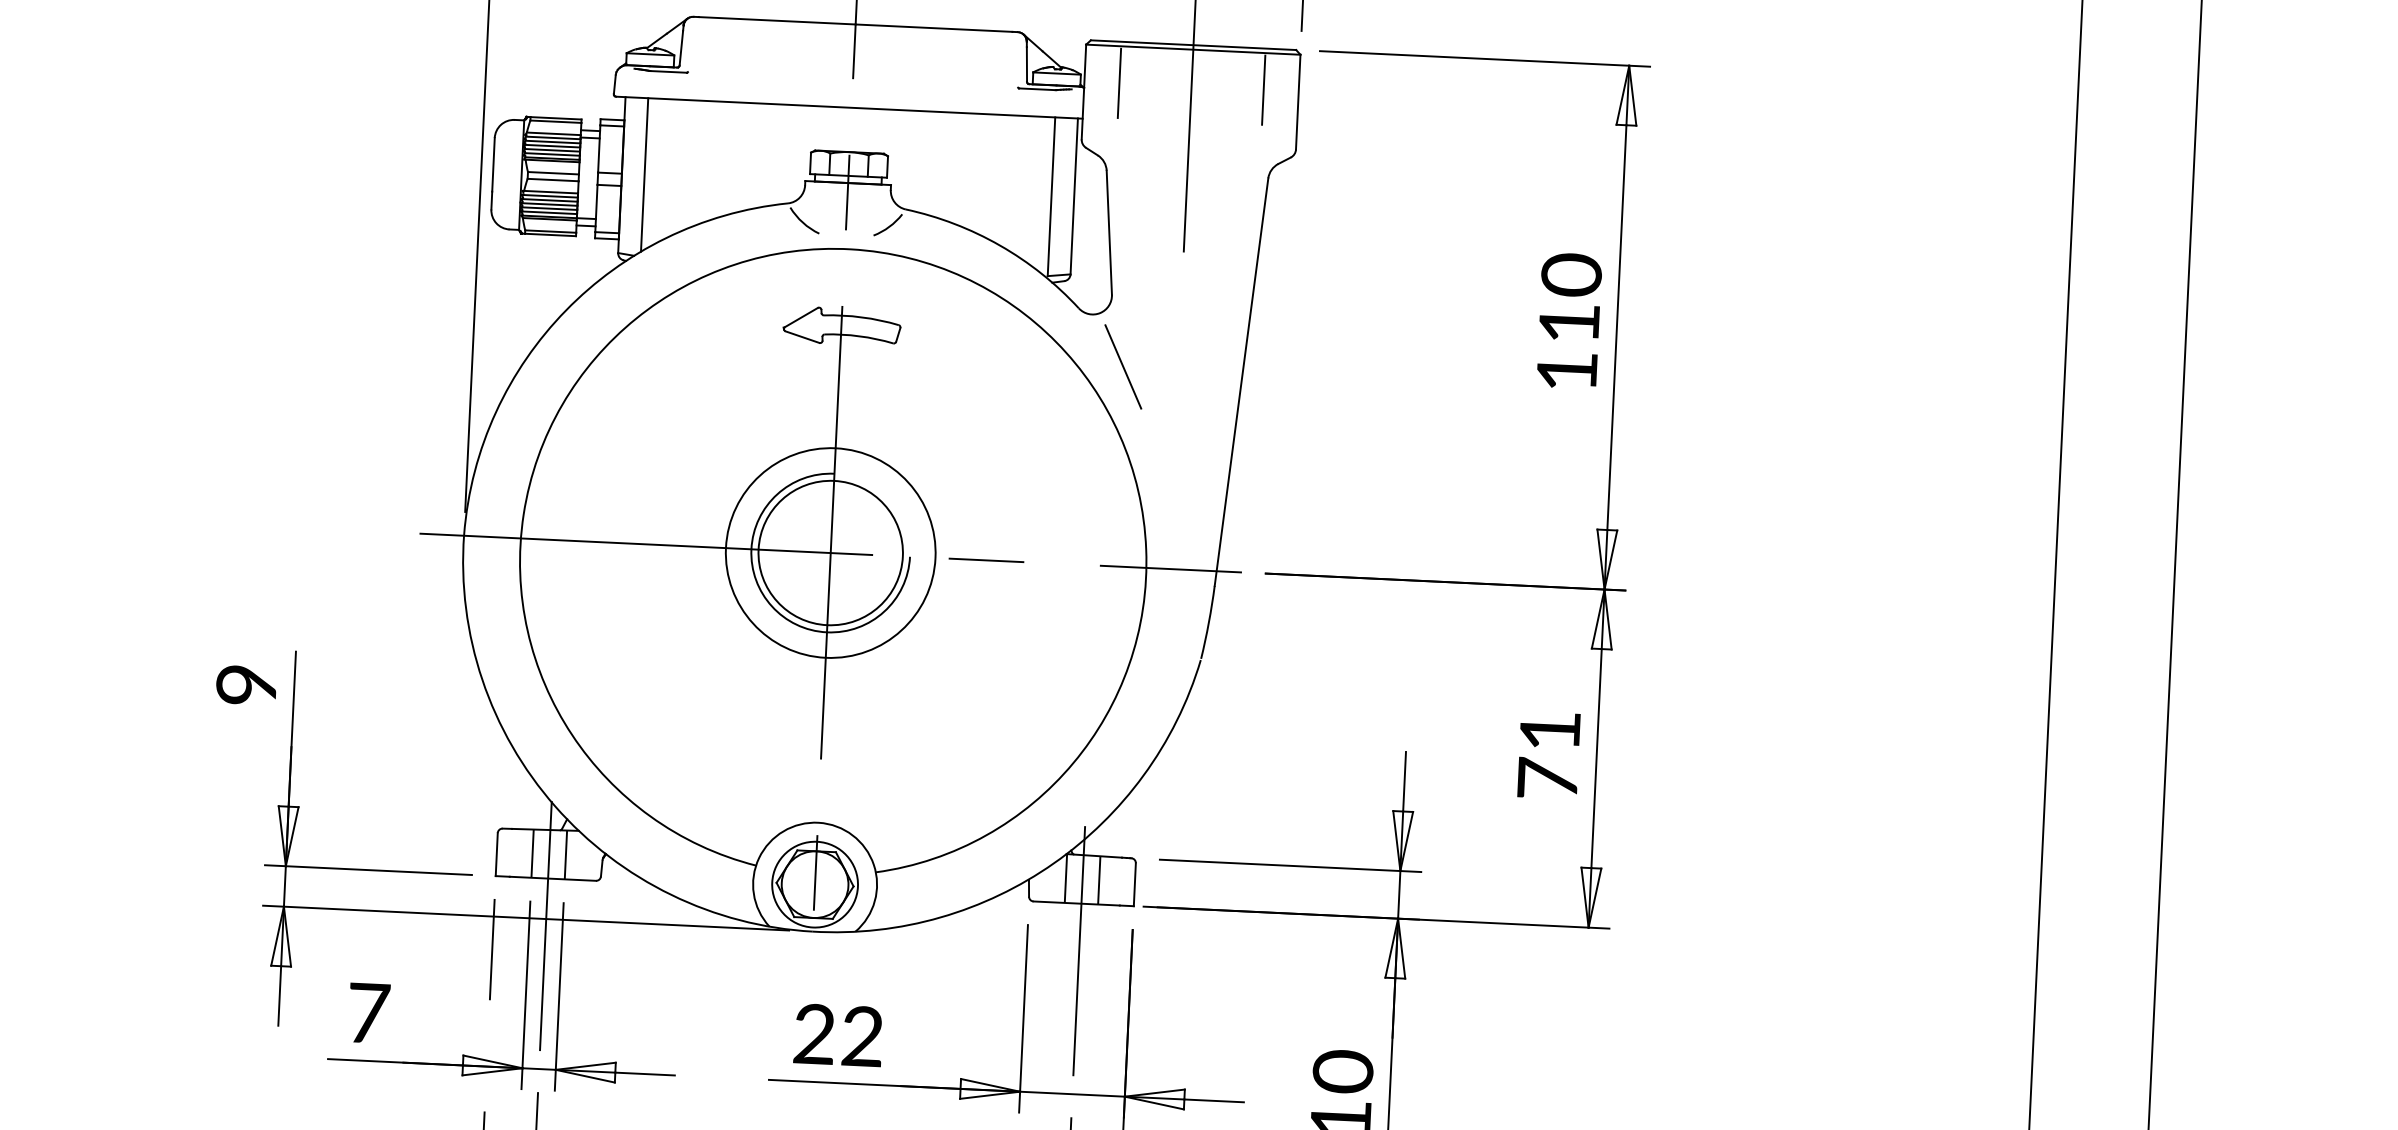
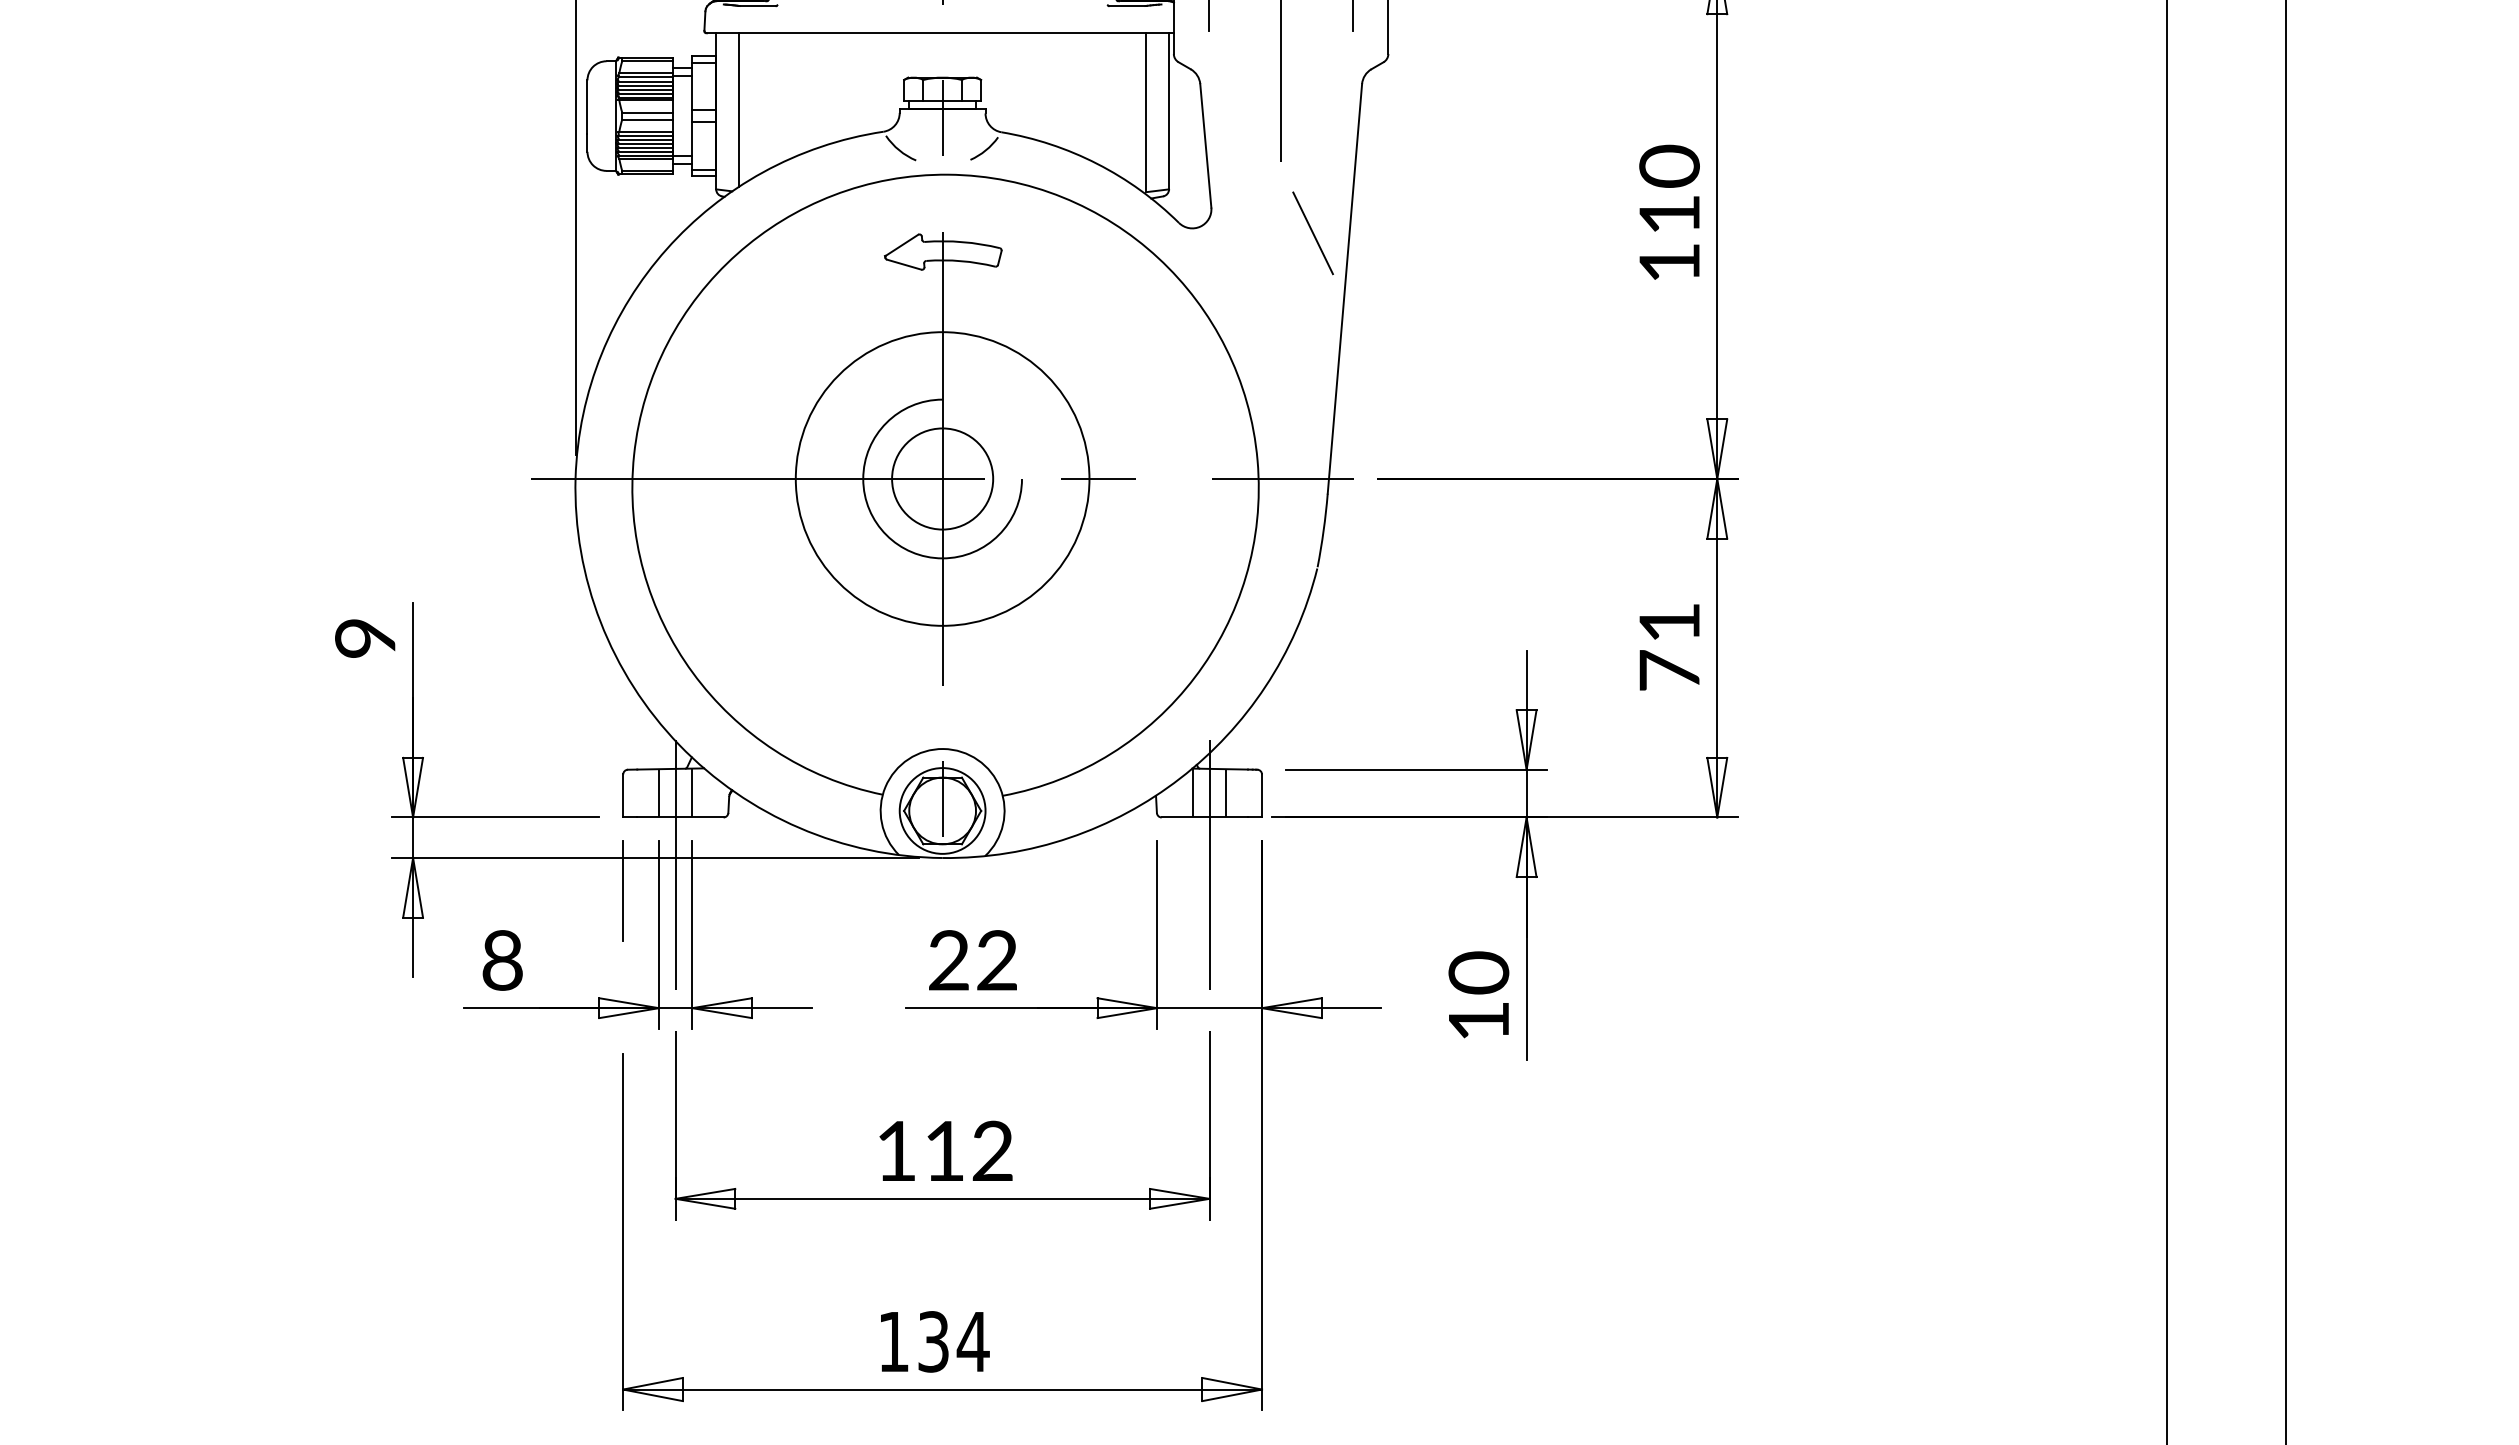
line: (1122, 367) -> (1312, 233), moved
circle: (830, 552) -> (942, 478), size x0.7
circle: (830, 552) -> (942, 478), size x1.4
text: (368, 1013) -> (502, 960), 7 -> 8

